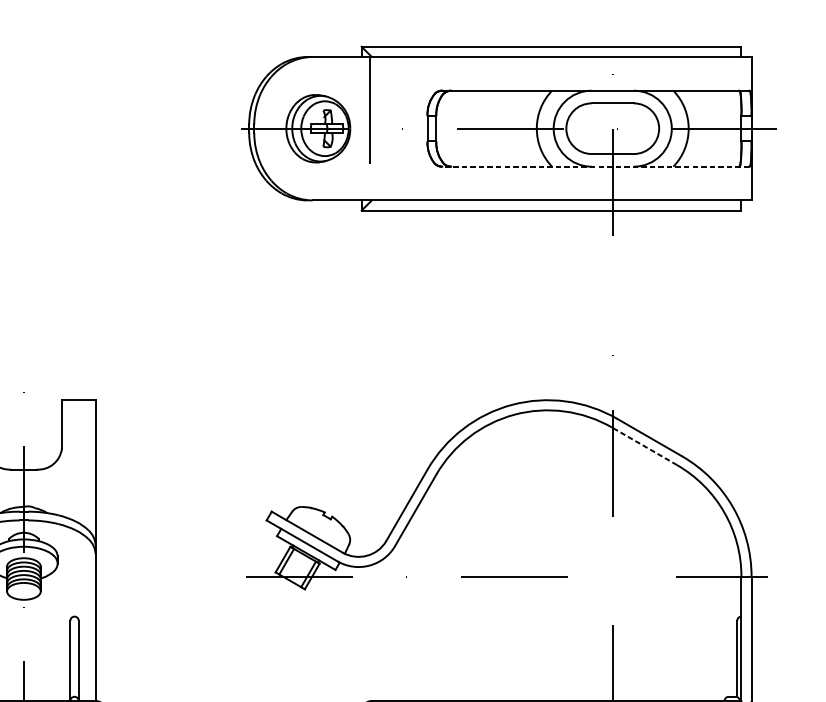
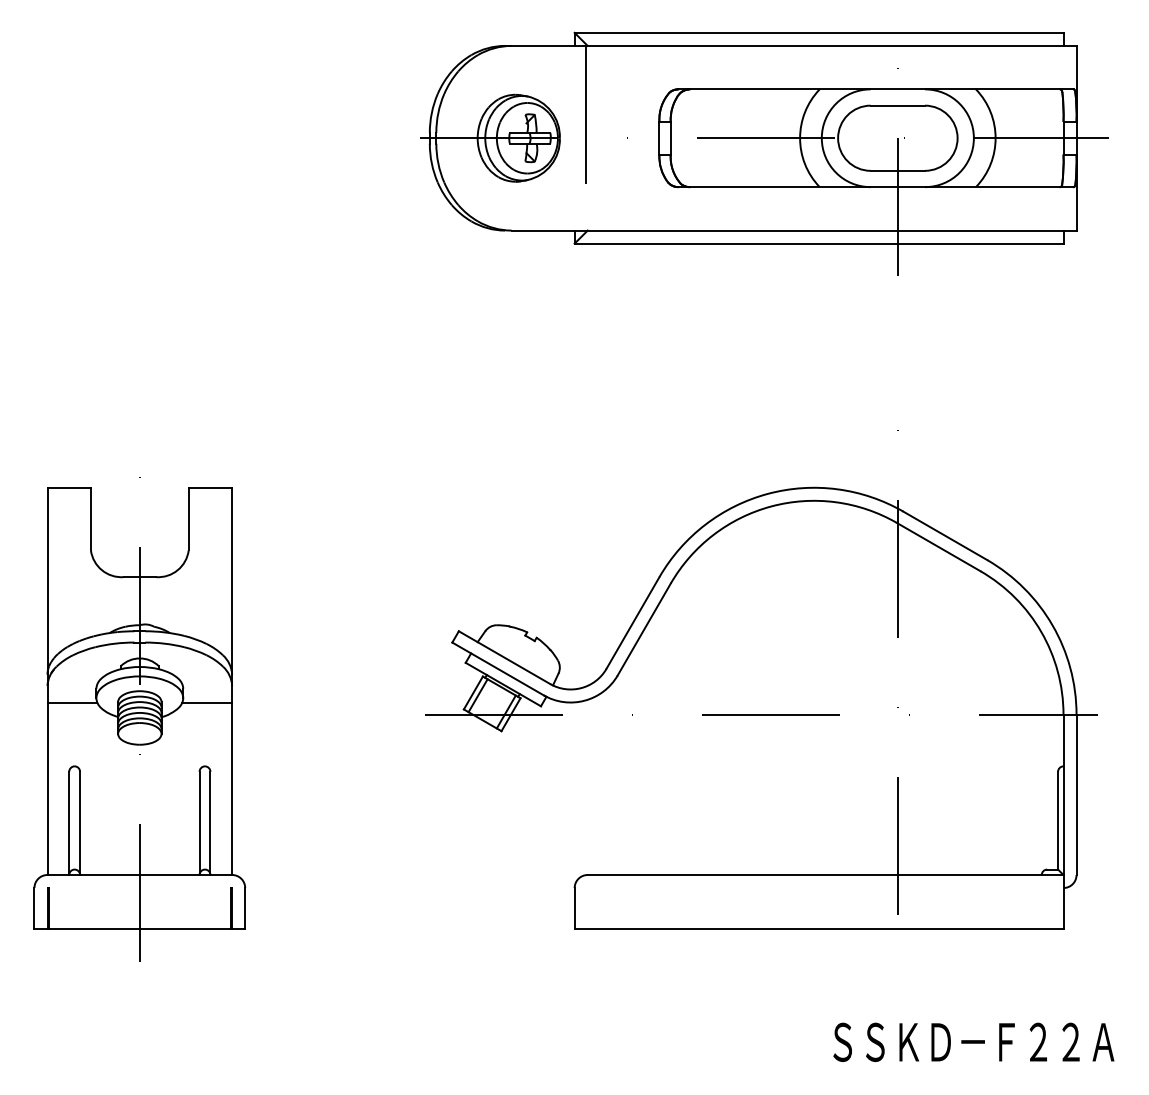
line: (595, 166) -> (875, 187), dashed -> solid
line: (644, 445) -> (938, 546), dashed -> solid
line: (76, 567) -> (207, 702), added

